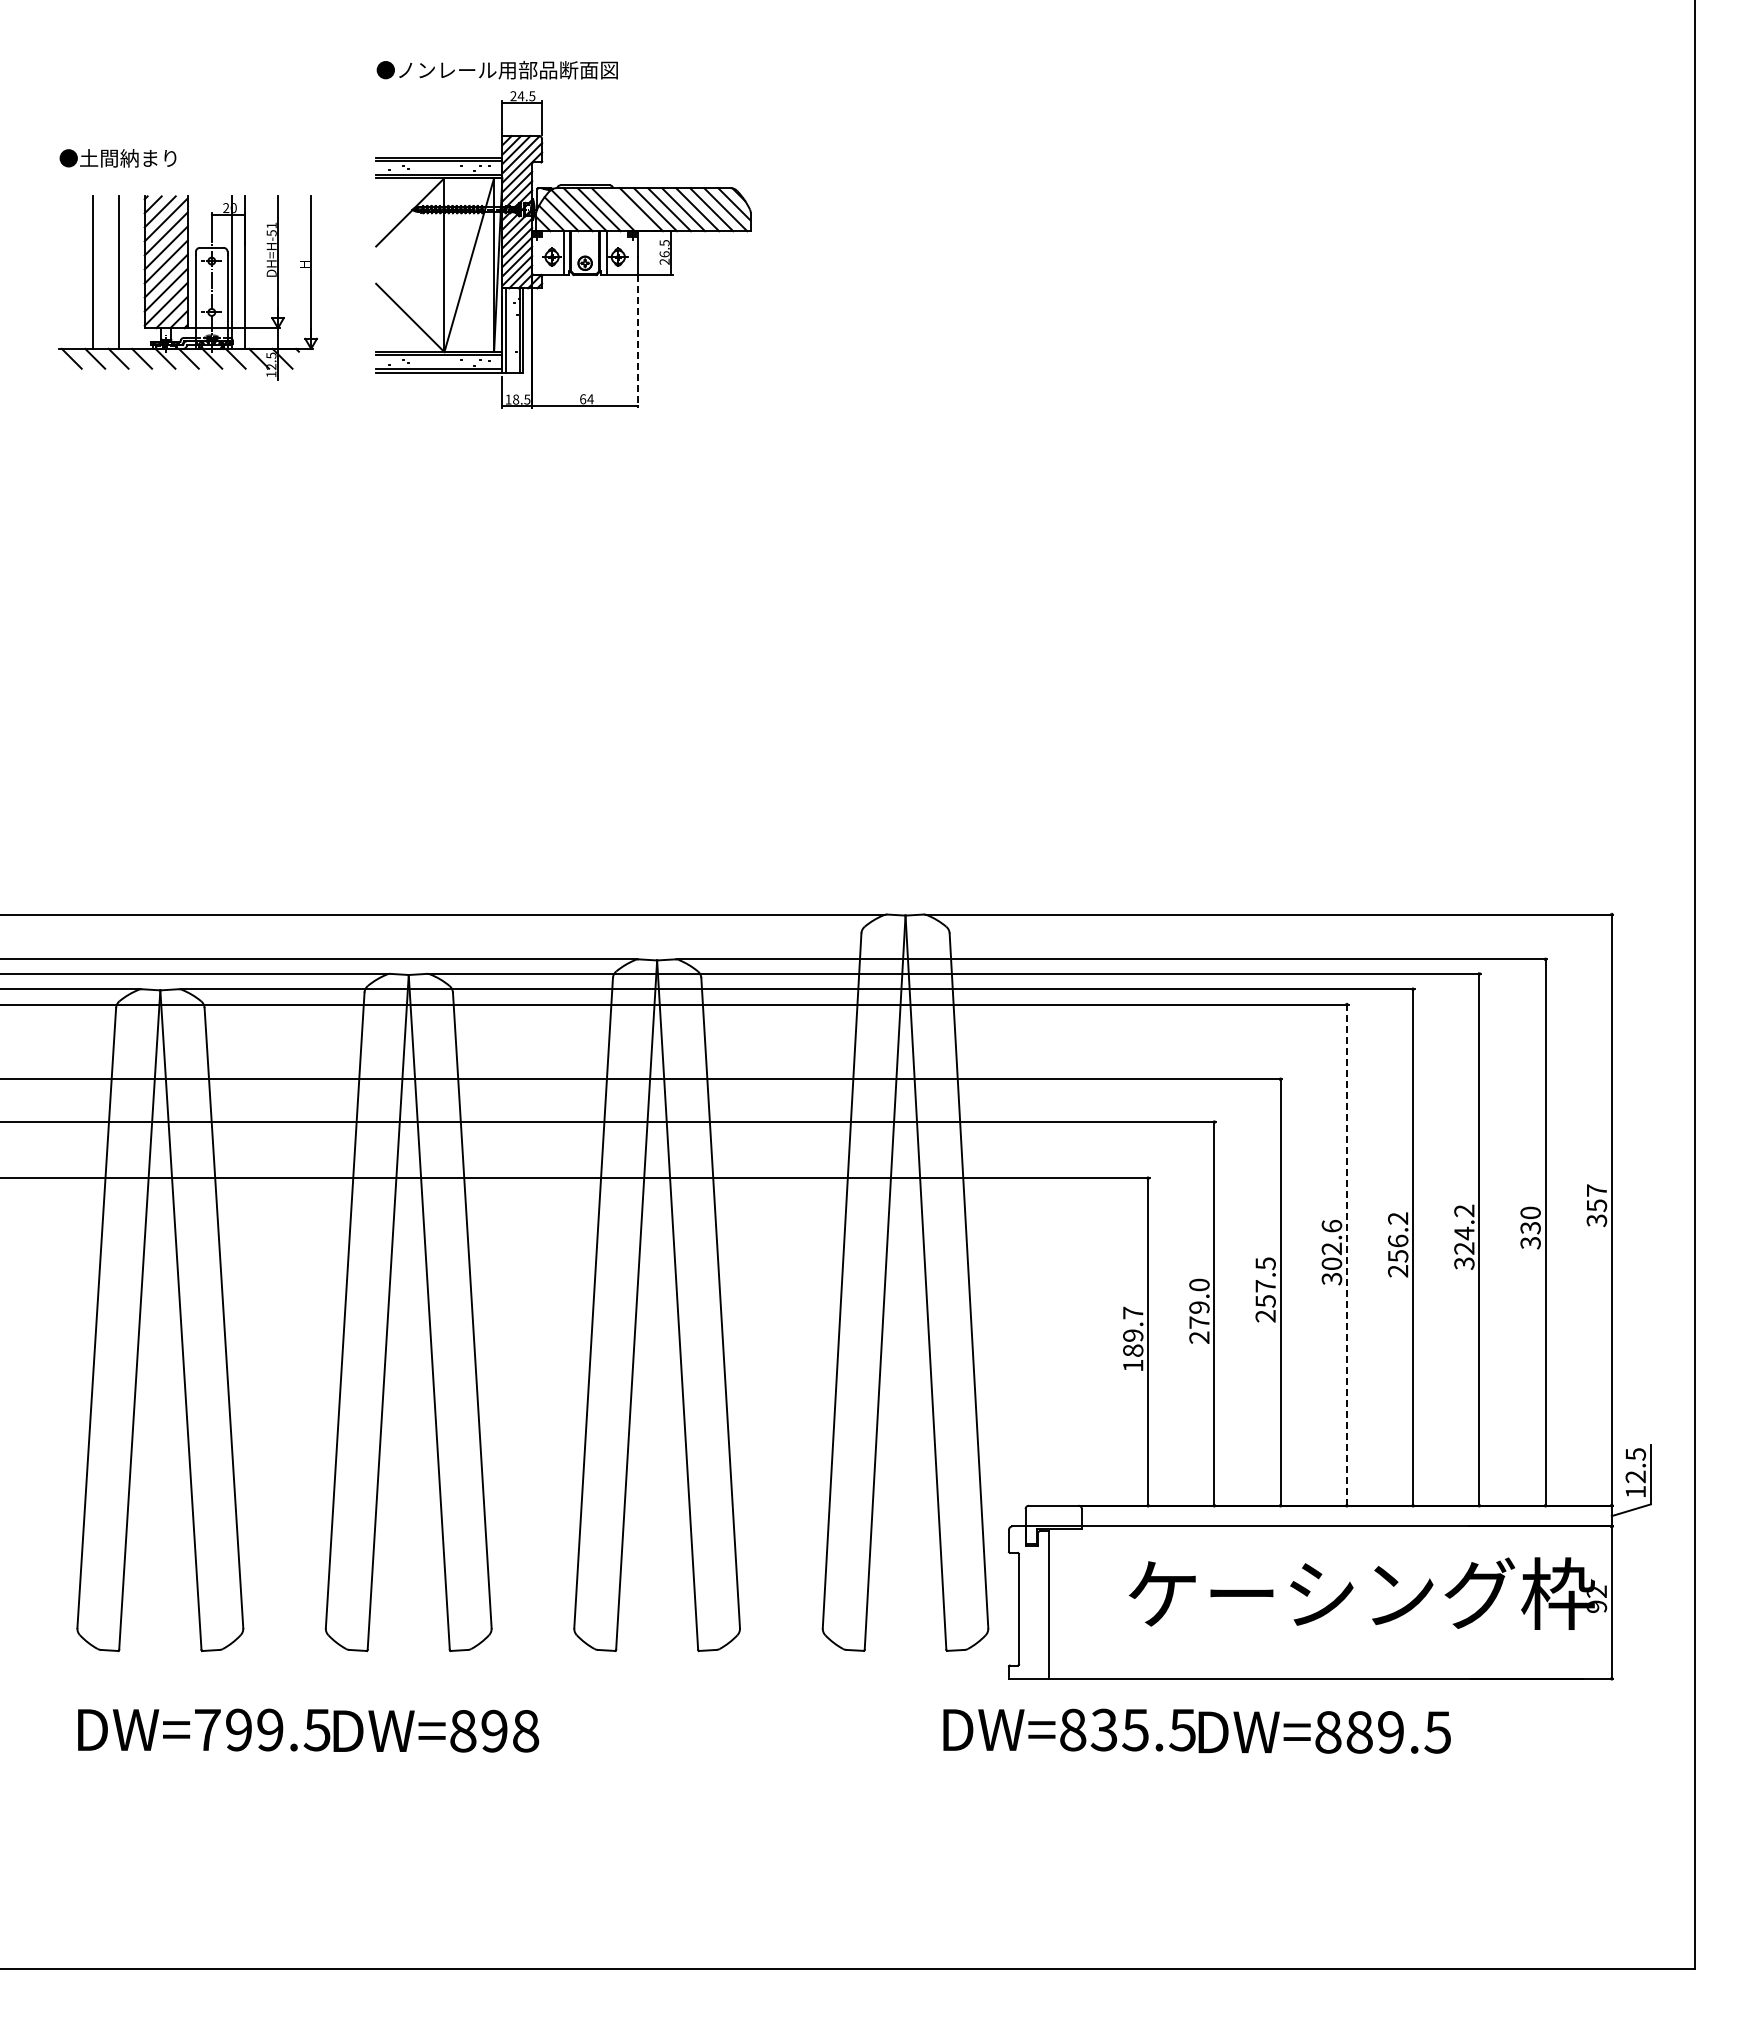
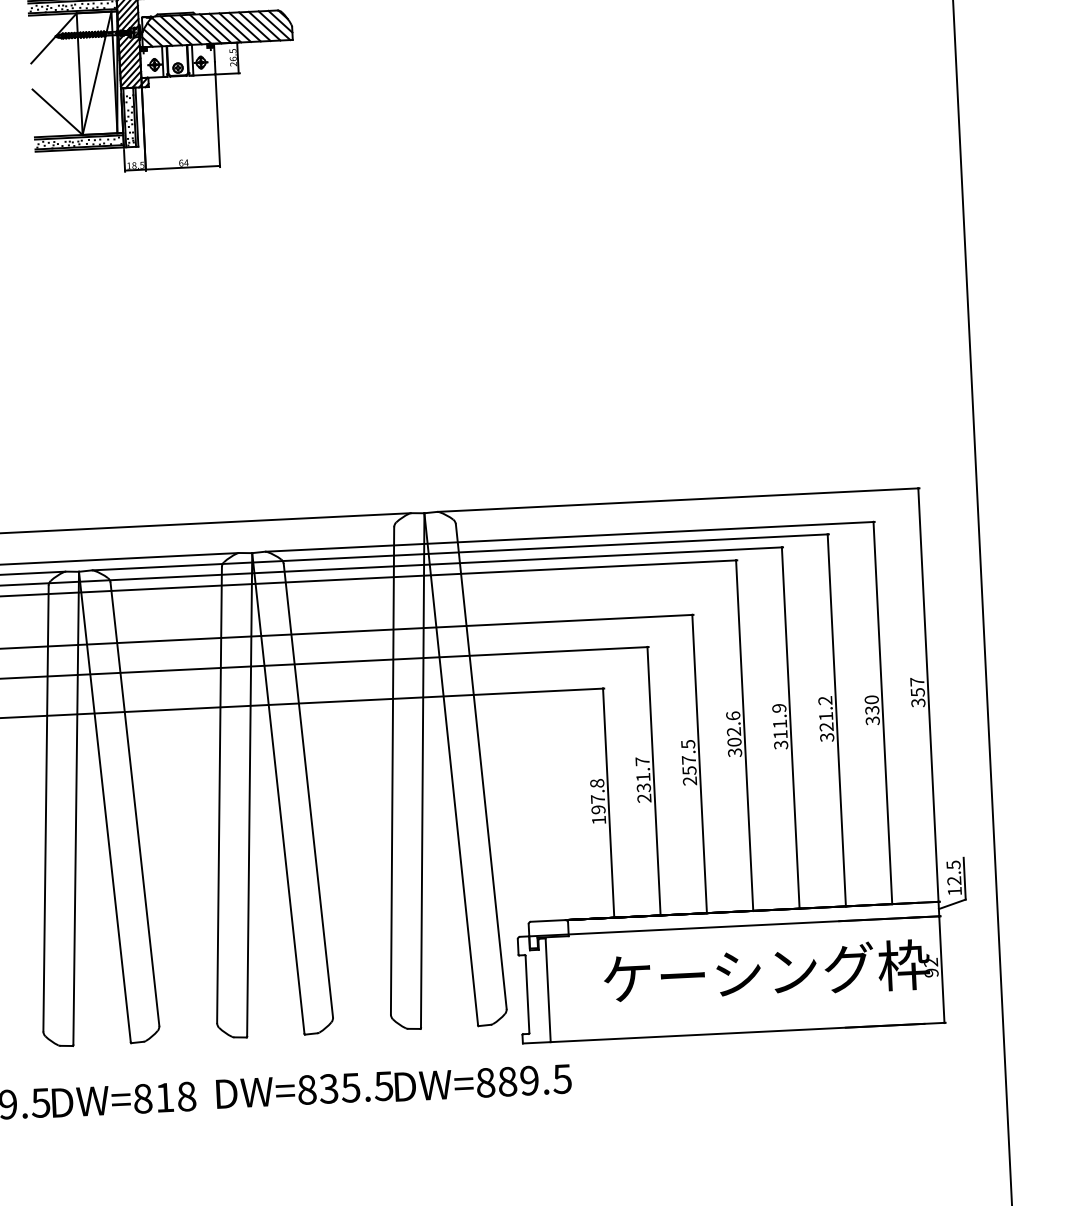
line: (626, 209) -> (205, 28), added
line: (638, 341) -> (218, 120), dashed -> solid
text: (1464, 1233) -> (826, 716), 324.2 -> 321.2
text: (1398, 1244) -> (780, 726), 256.2 -> 311.9
line: (1346, 1255) -> (744, 735), dashed -> solid
text: (1199, 1303) -> (643, 774), 279.0 -> 231.7
text: (1133, 1331) -> (598, 796), 189.7 -> 197.8
text: (494, 1730) -> (164, 1097), DW=898 -> DW=818
text: (1196, 1730) -> (393, 1086), moved

